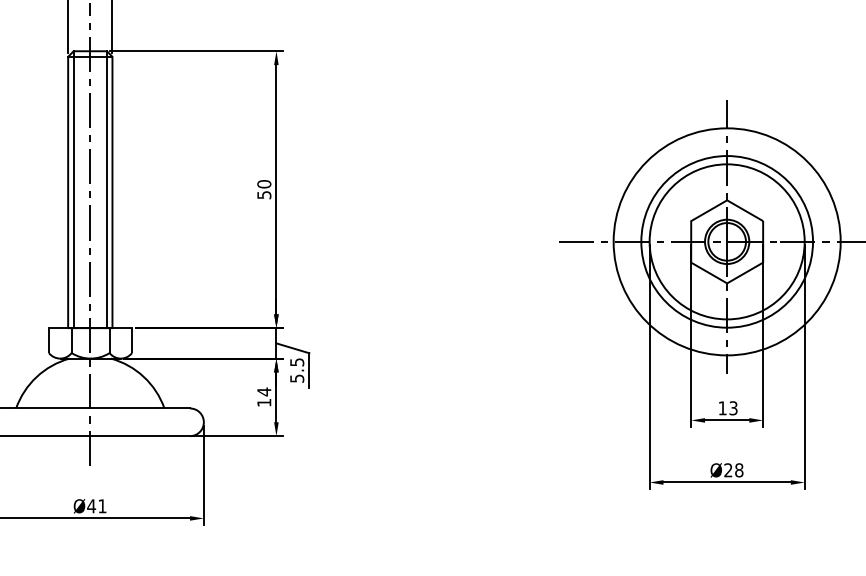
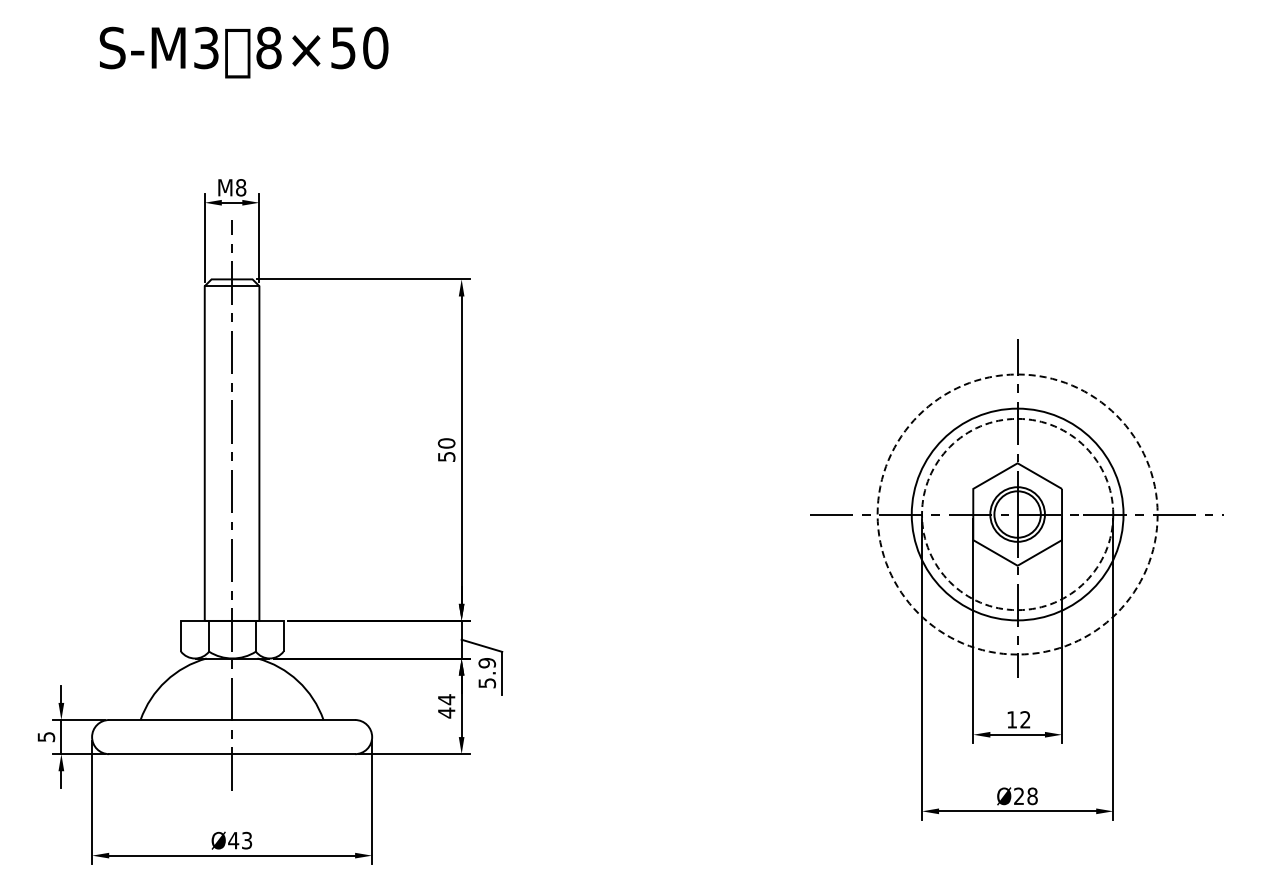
line: (73, 189) -> (211, 449), removed
line: (106, 189) -> (252, 449), removed
circle: (727, 241) -> (1017, 514), solid -> dashed
circle: (727, 241) -> (1017, 514), solid -> dashed
text: (296, 362) -> (486, 663), 5.5 -> 5.9
text: (264, 402) -> (446, 712), 14 -> 44
text: (733, 408) -> (1025, 719), 13 -> 12
text: (102, 506) -> (247, 840), Ø41 -> Ø43

